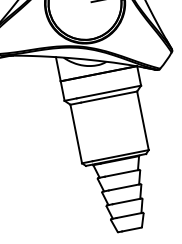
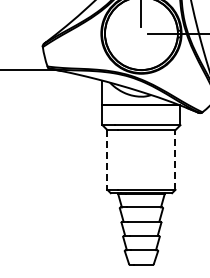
line: (143, 121) -> (175, 160), solid -> dashed
line: (76, 134) -> (107, 160), solid -> dashed

